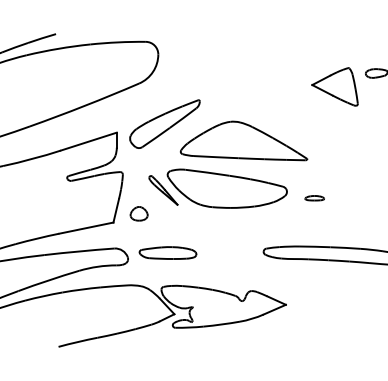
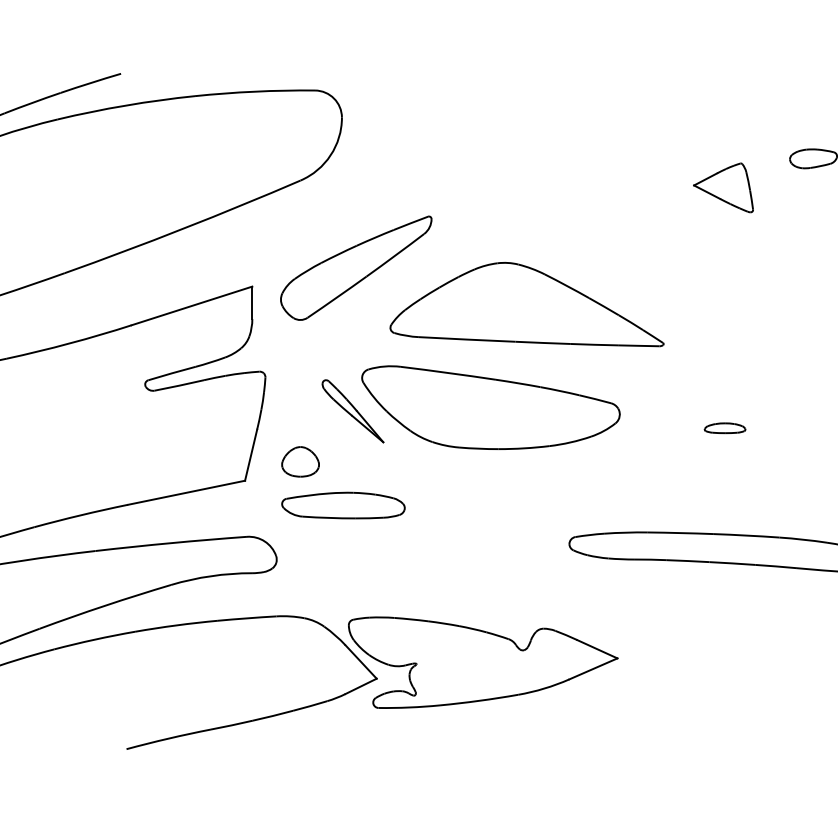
part: (334, 86) -> (722, 186), size x0.6
part: (314, 198) -> (724, 428), moved
part: (167, 252) -> (342, 504), moved

